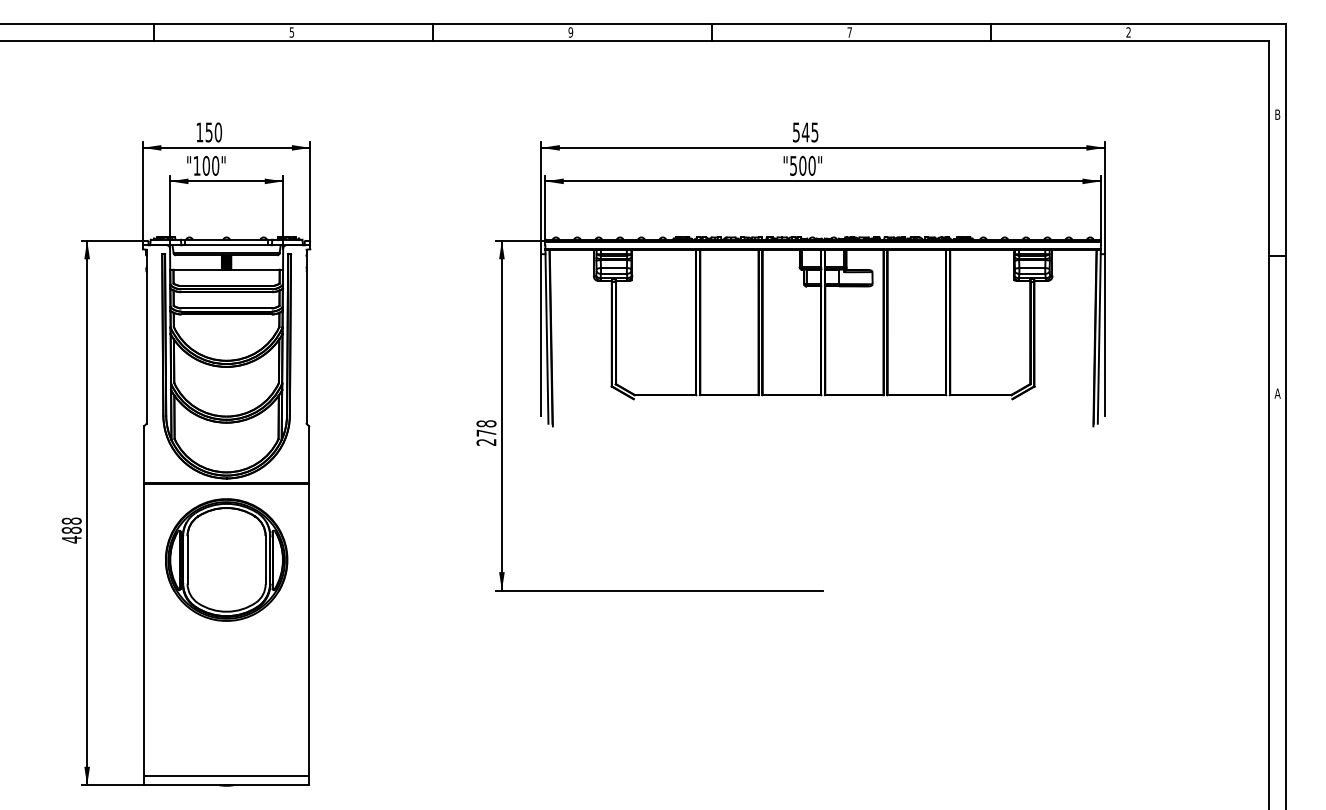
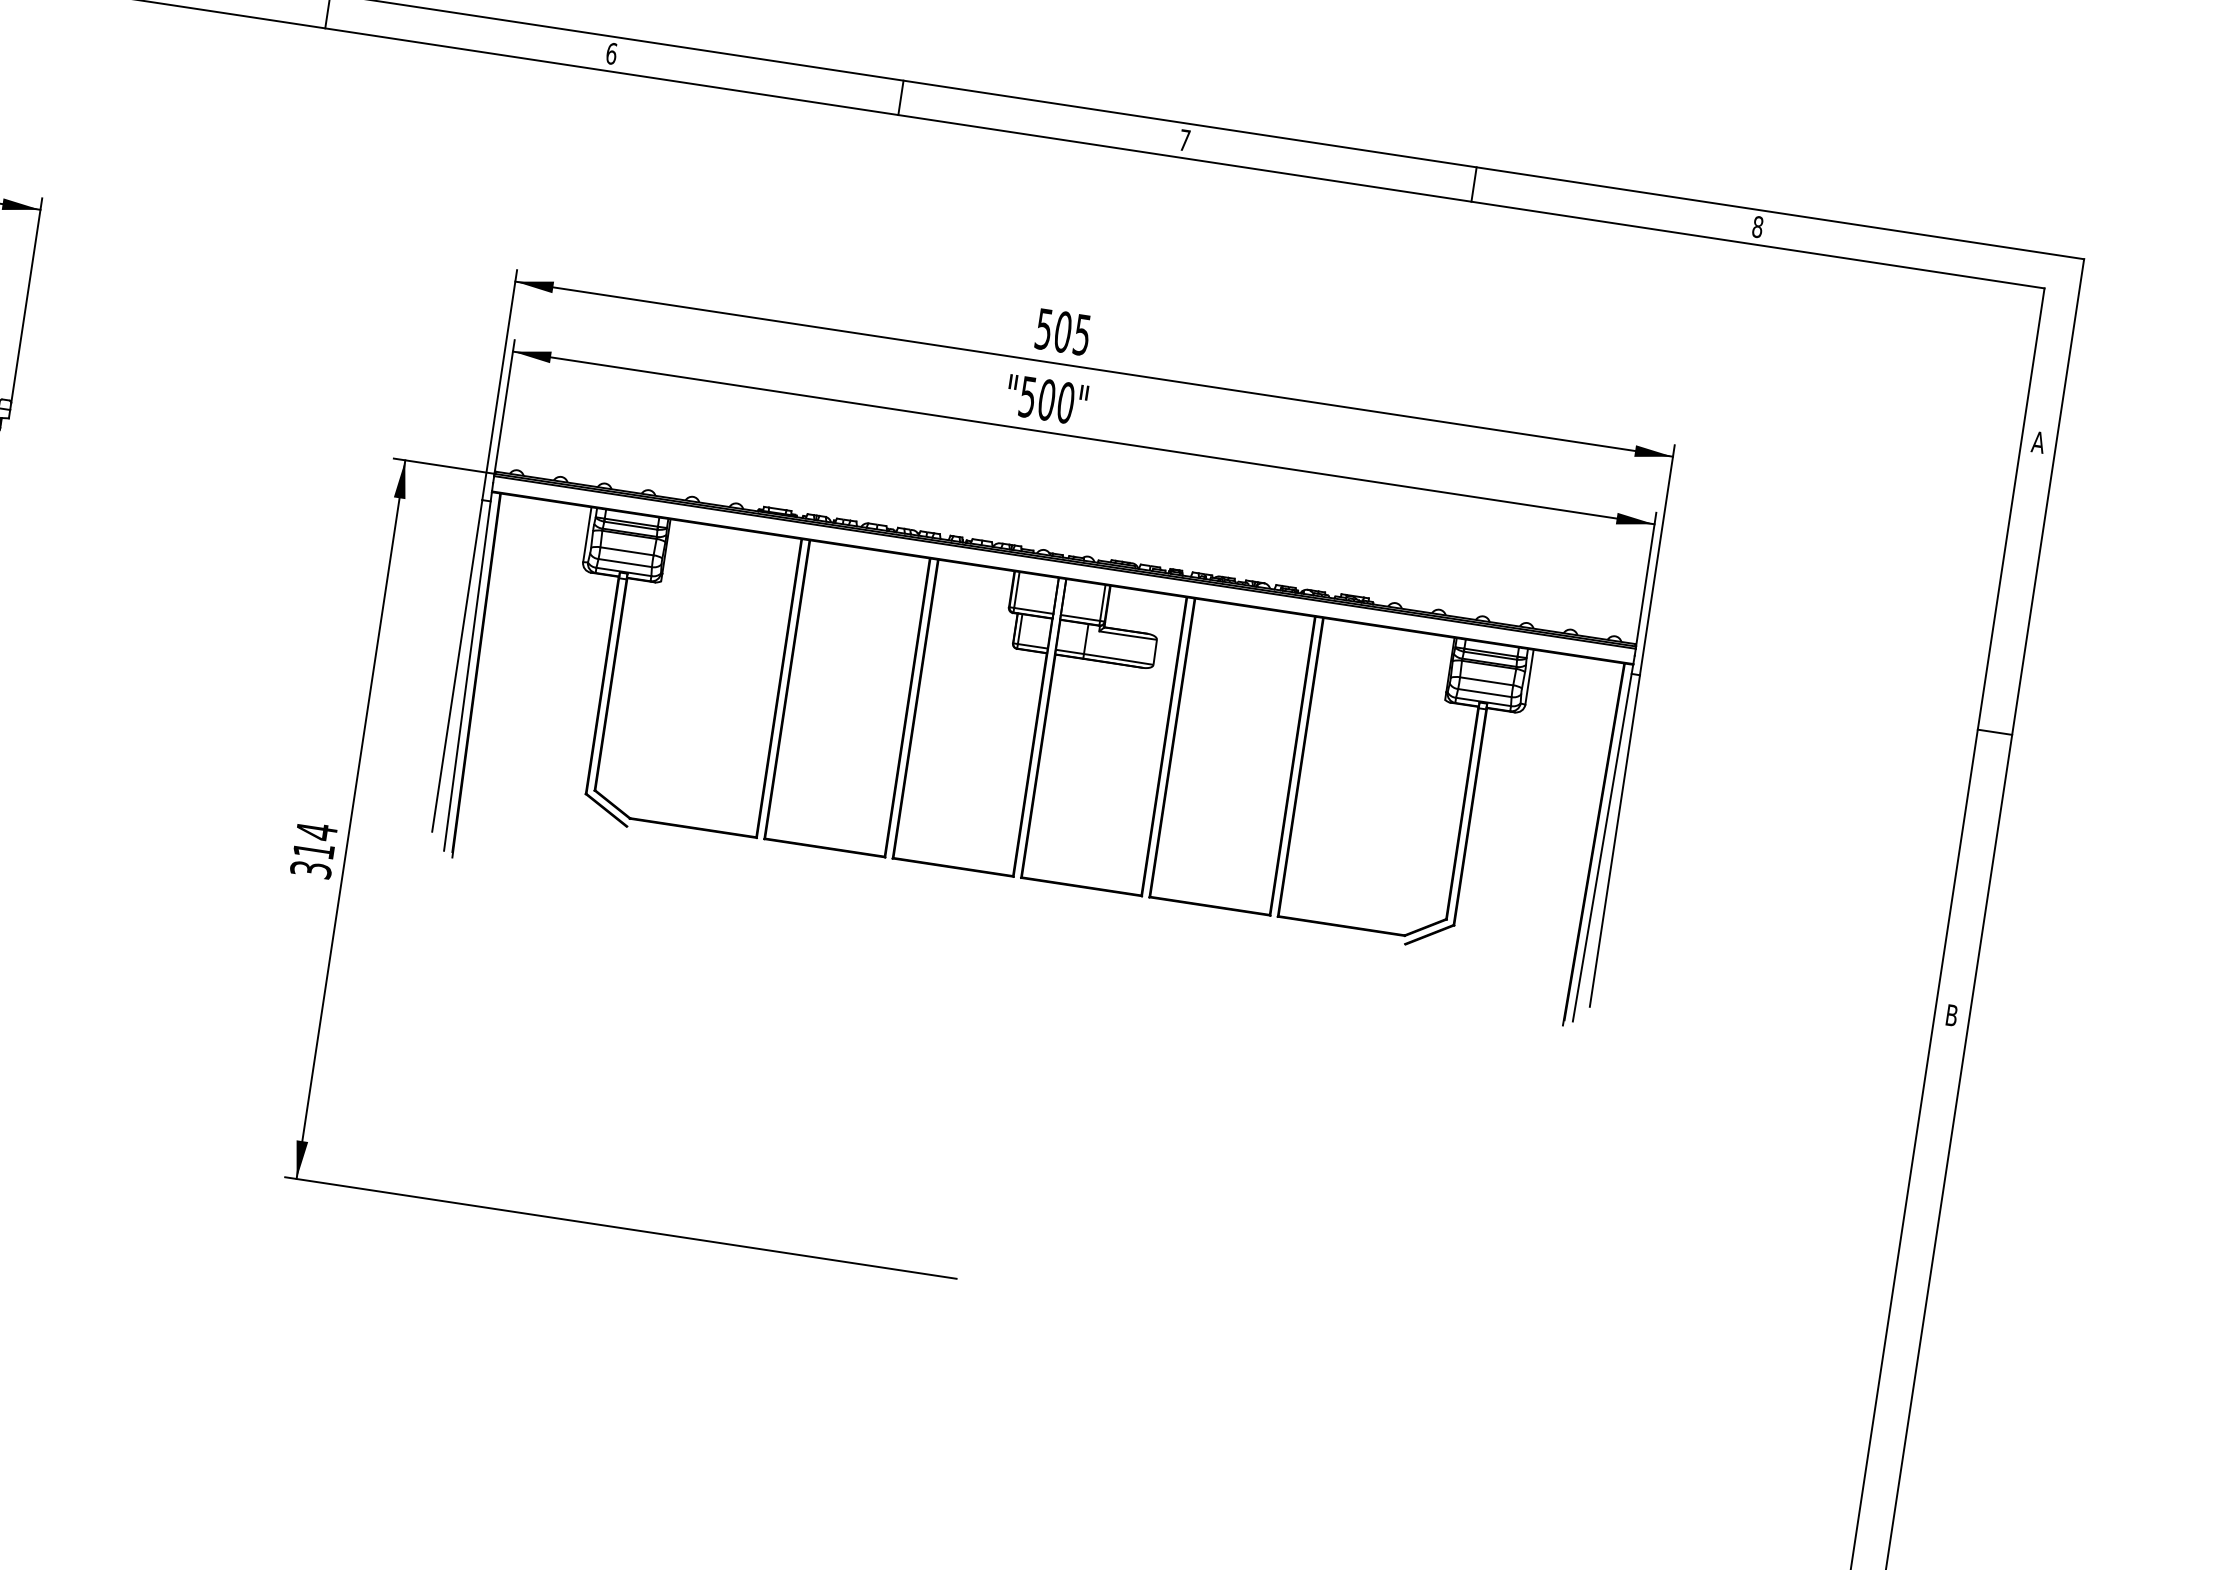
text: (570, 32) -> (610, 53), 9 -> 6
text: (1128, 32) -> (1757, 227), 2 -> 8
text: (1277, 114) -> (2038, 441), B -> A
text: (805, 132) -> (1062, 332), 545 -> 505
text: (1277, 393) -> (1951, 1015), A -> B
text: (486, 432) -> (314, 849), 278 -> 314

